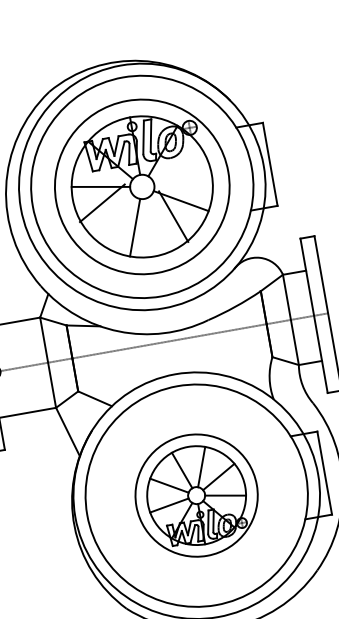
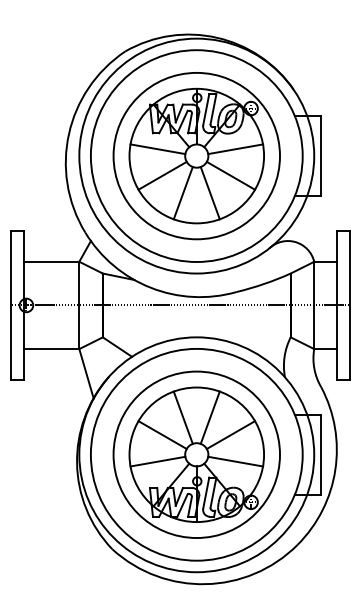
line: (181, 173) -> (235, 149), added
line: (102, 202) -> (162, 175), moved
line: (172, 217) -> (209, 193), moved
part: (196, 495) -> (196, 454), size x1.43

